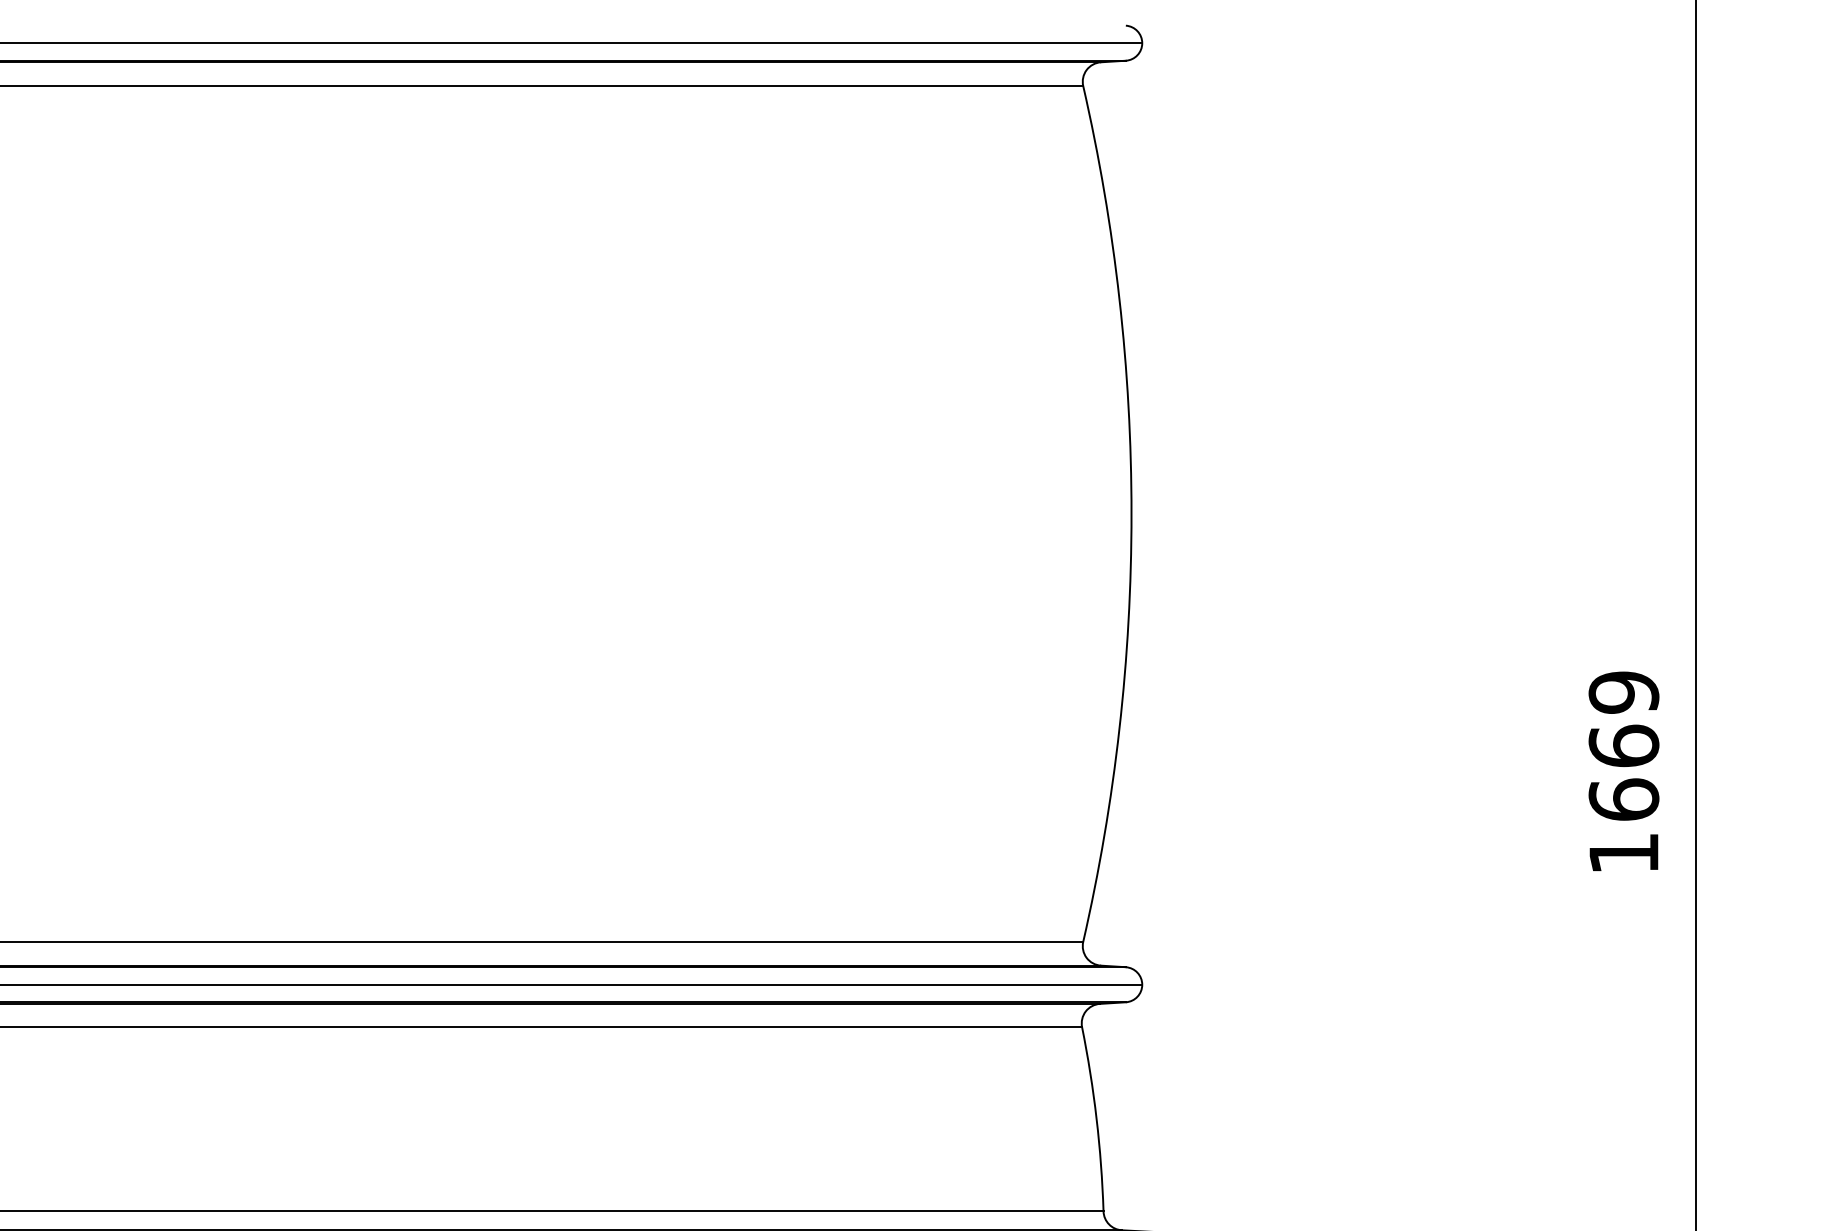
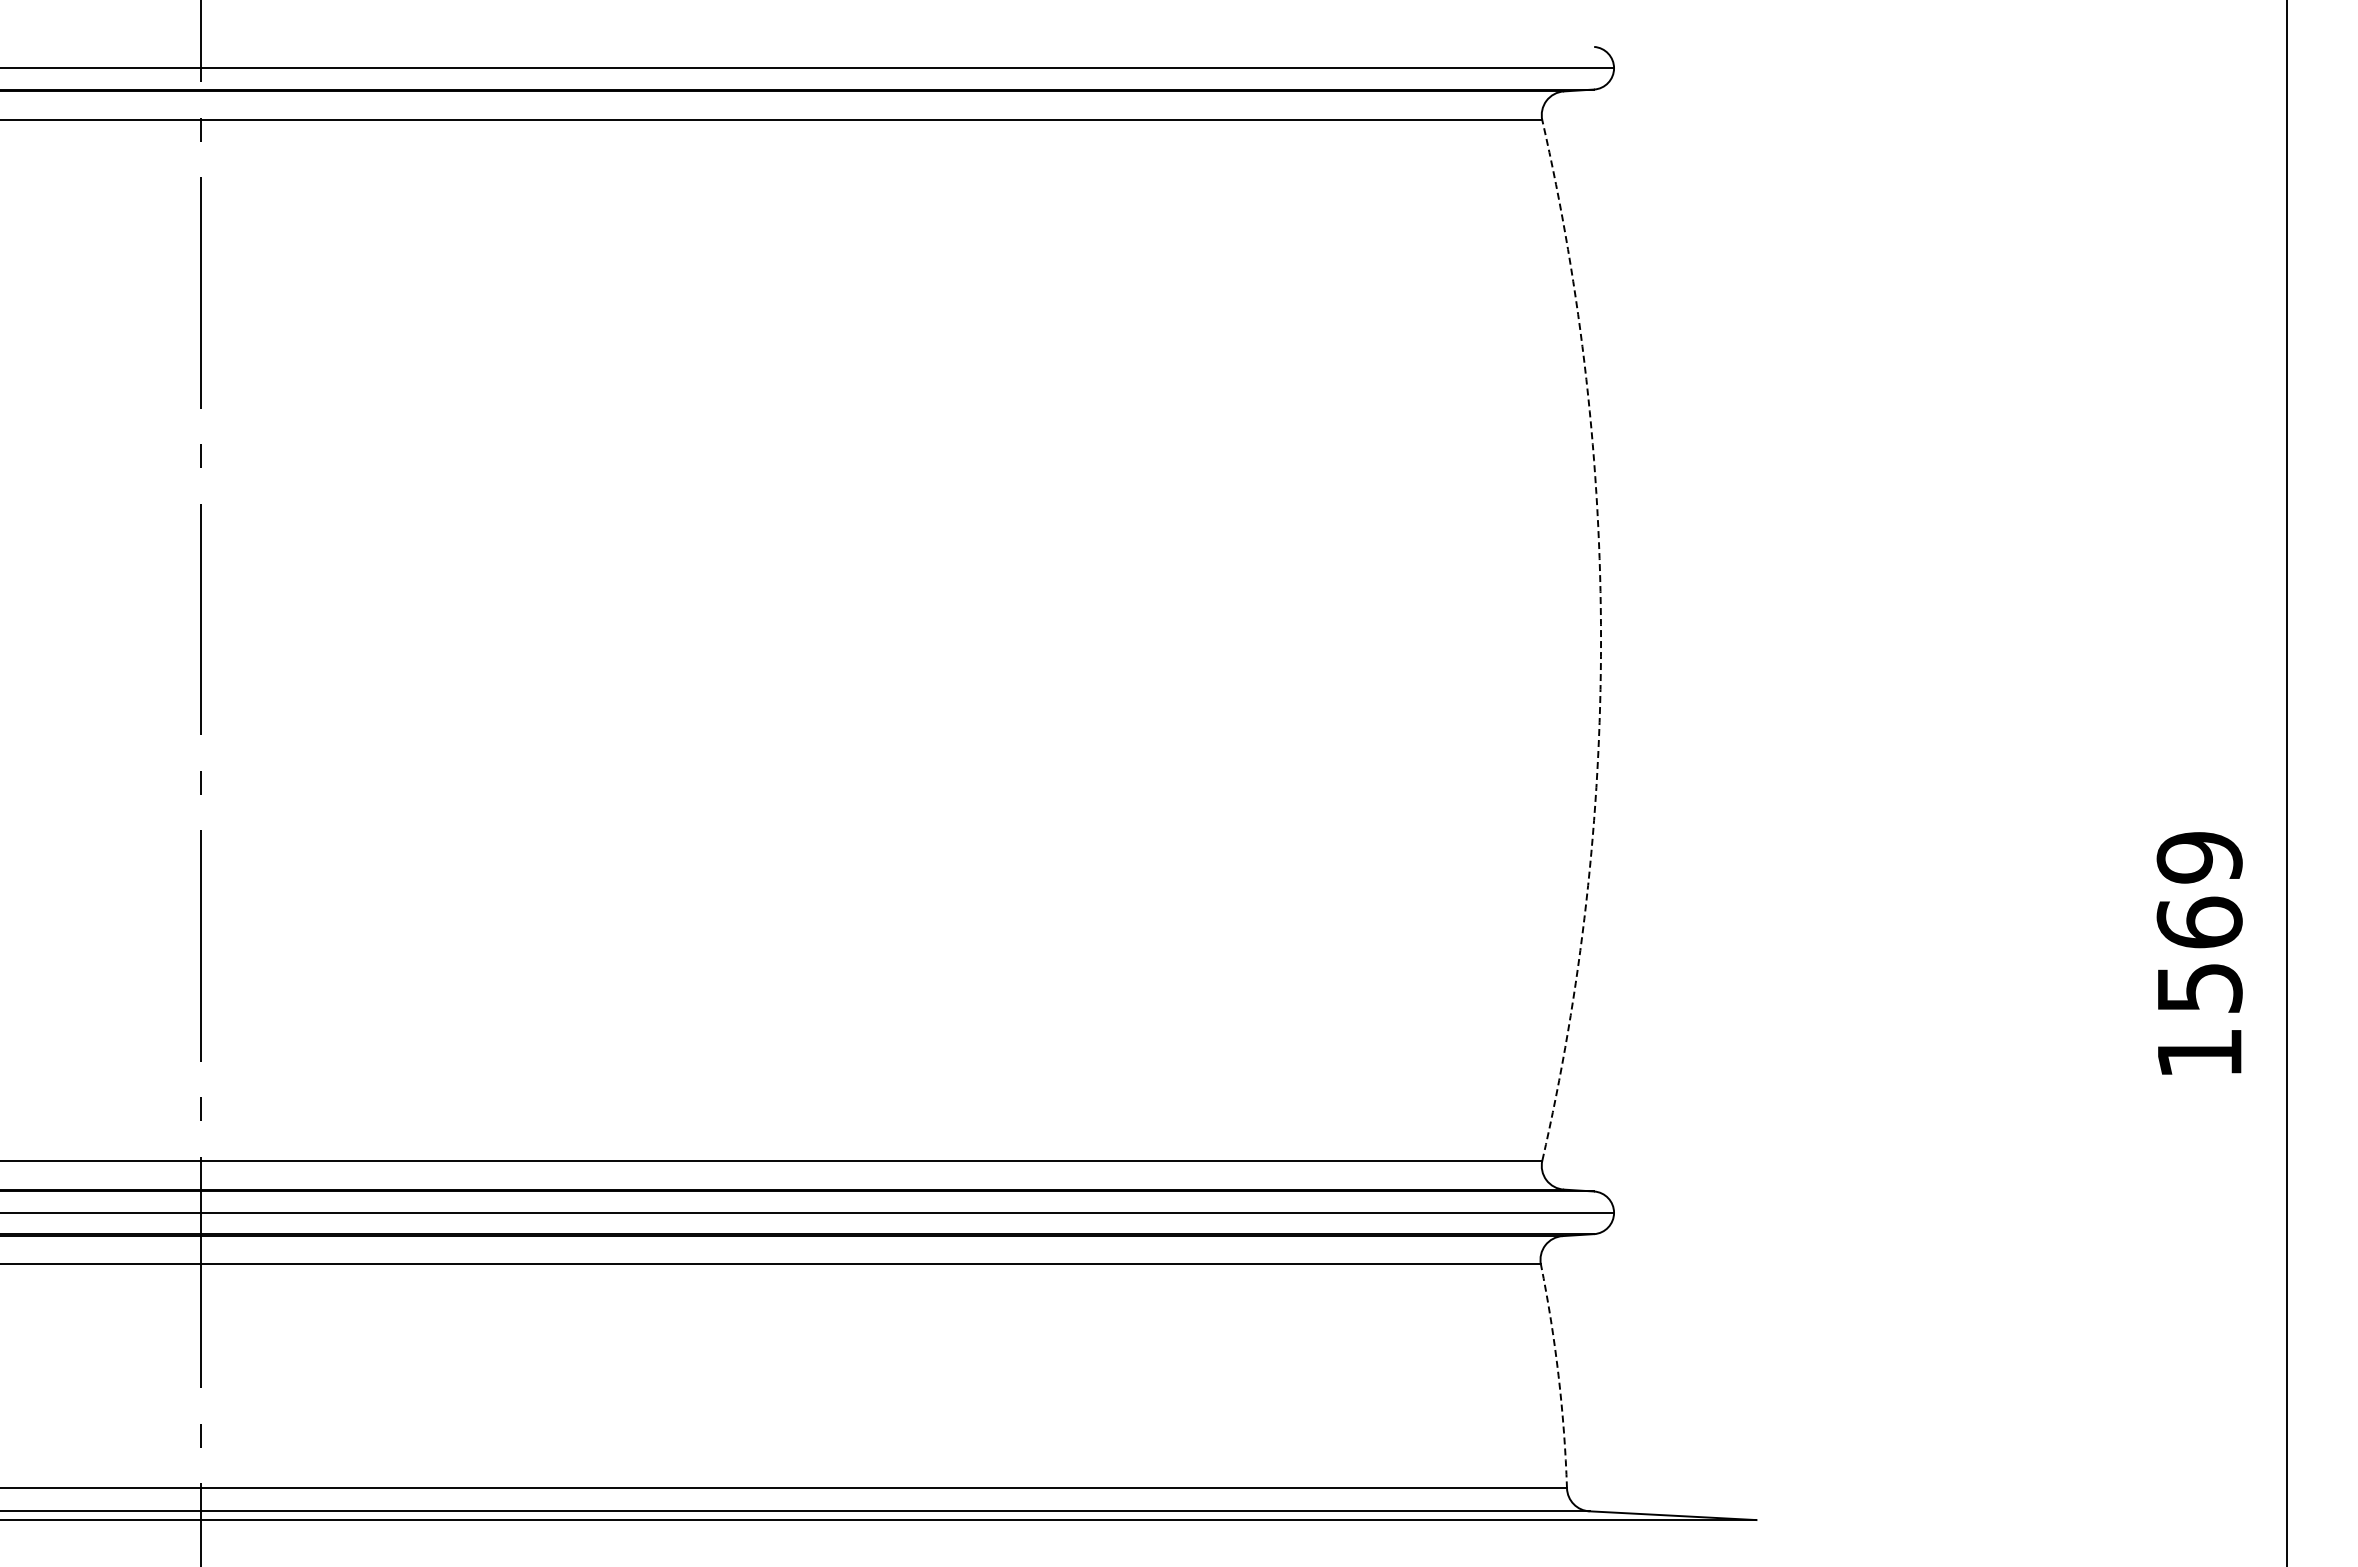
arc: (1131, 513) -> (1601, 640), solid -> dashed
text: (1623, 799) -> (2199, 987), 1669 -> 1569
arc: (1096, 1118) -> (1558, 1375), solid -> dashed

